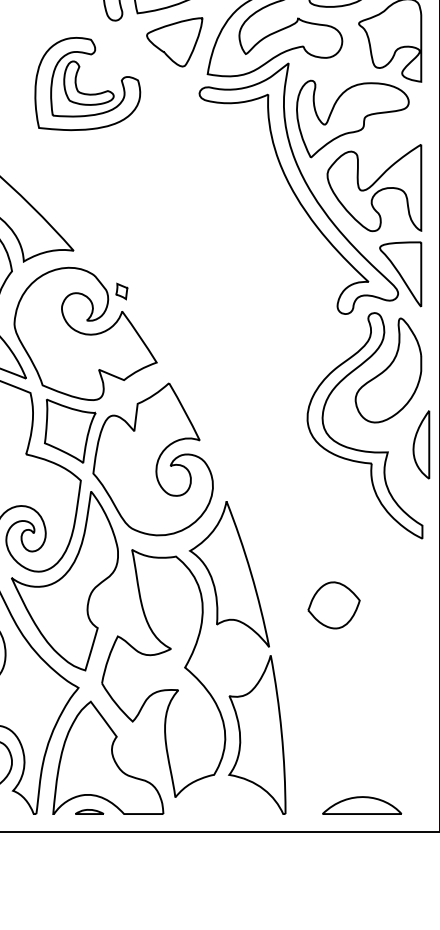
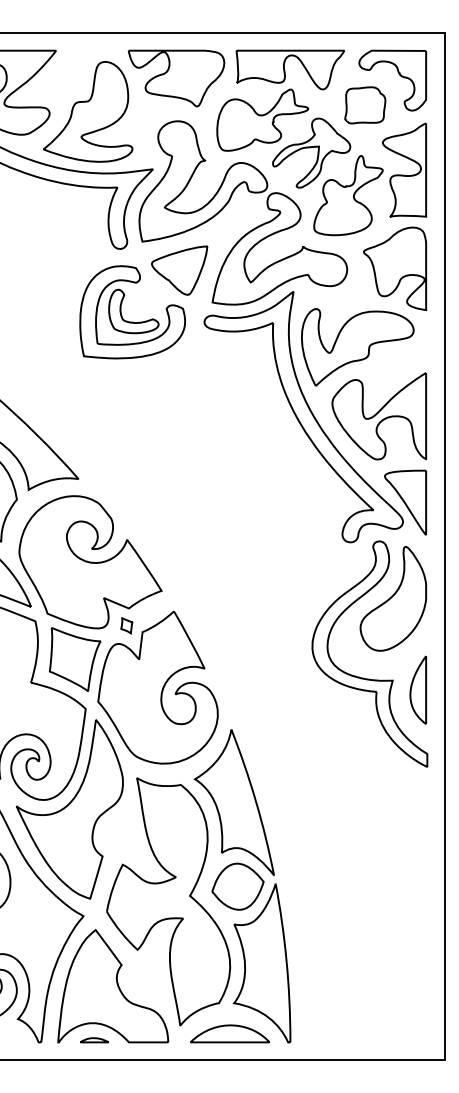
part: (87, 93) -> (132, 321), moved
part: (121, 291) -> (126, 625), moved
part: (420, 444) -> (417, 689), moved
part: (333, 605) -> (237, 886), moved
part: (361, 805) -> (229, 1033), moved

